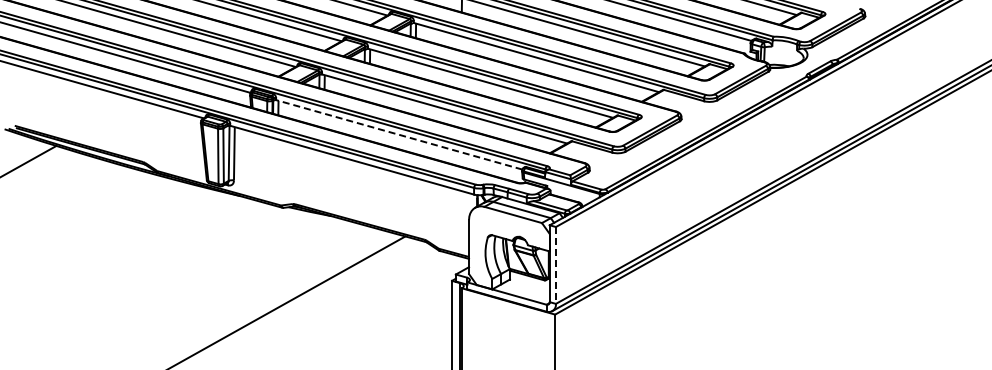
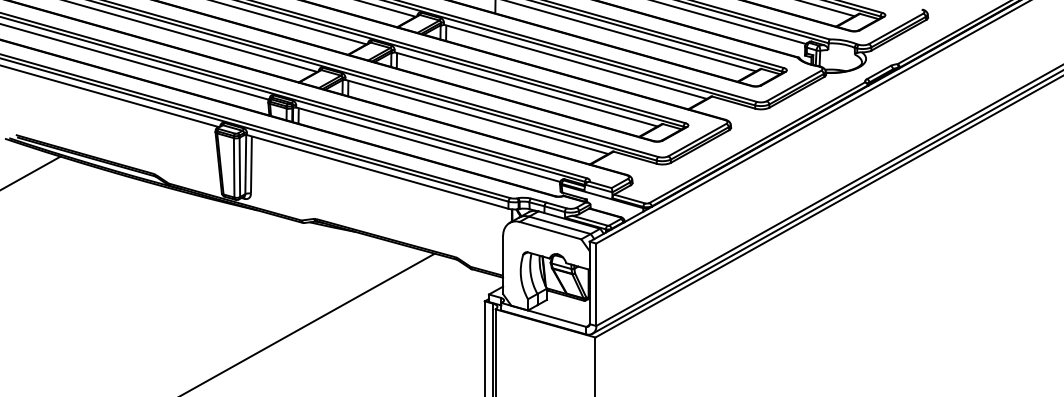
line: (399, 134) -> (428, 144), dashed -> solid
line: (555, 265) -> (595, 284), dashed -> solid

